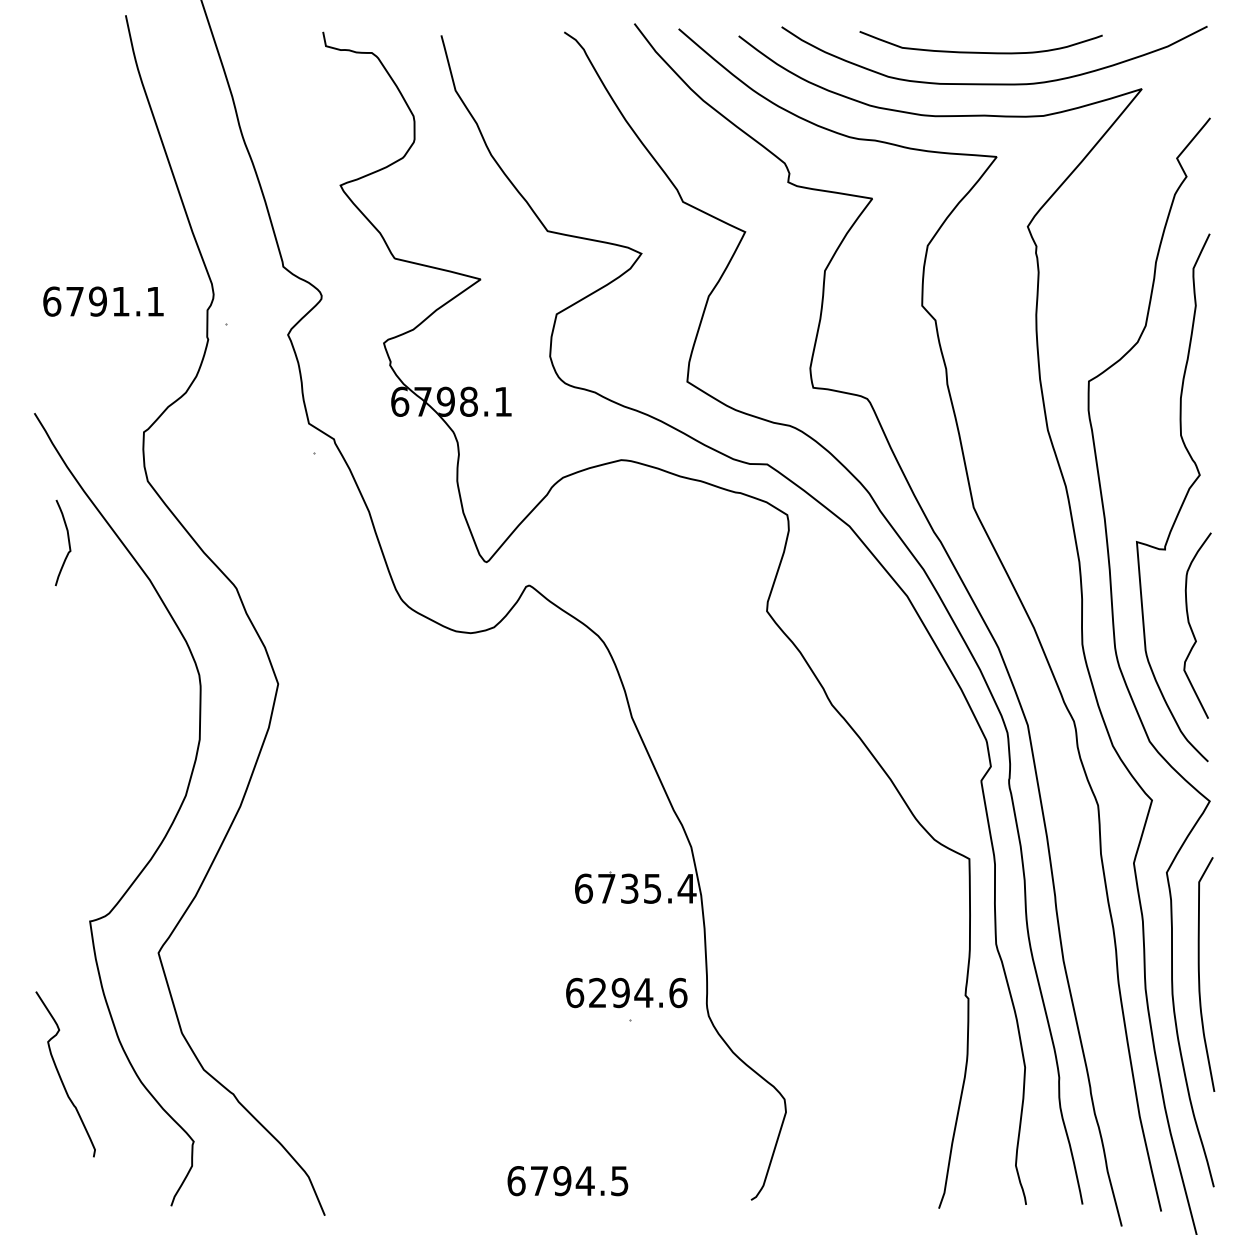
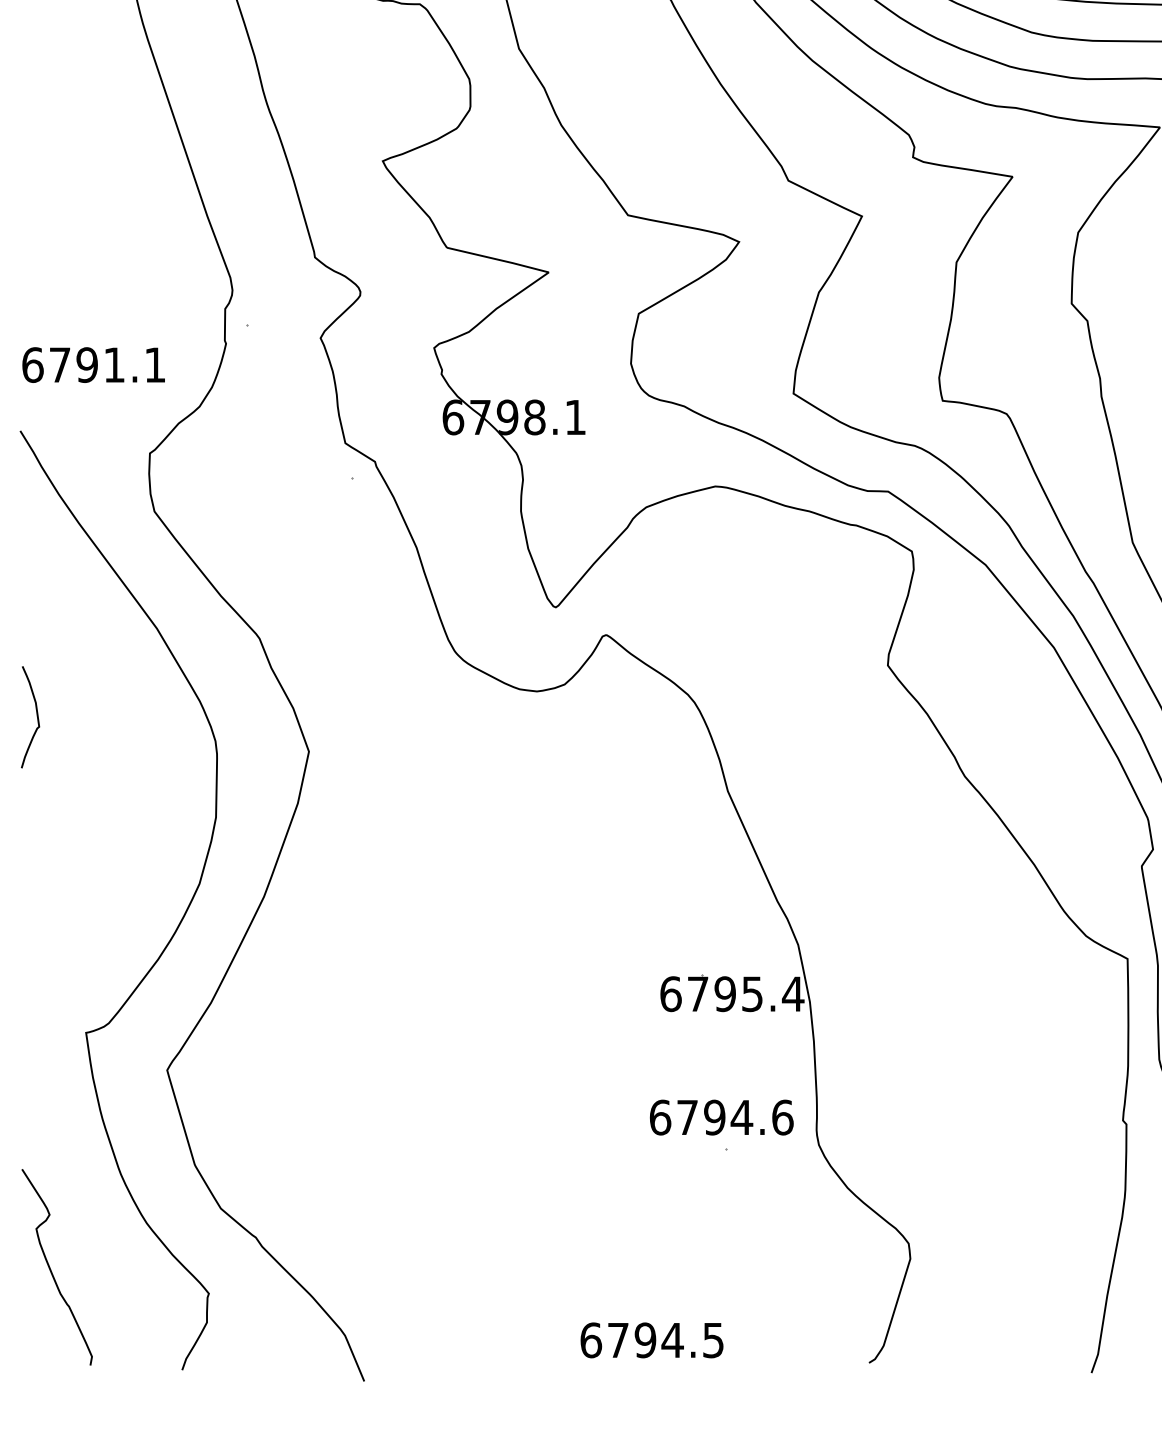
text: (103, 301) -> (93, 364), moved
curve: (68, 542) -> (36, 716), moved
text: (629, 888) -> (725, 993), 6735.4 -> 6795.4
text: (597, 992) -> (687, 1117), 6294.6 -> 6794.6
curve: (61, 1077) -> (52, 1270), moved

